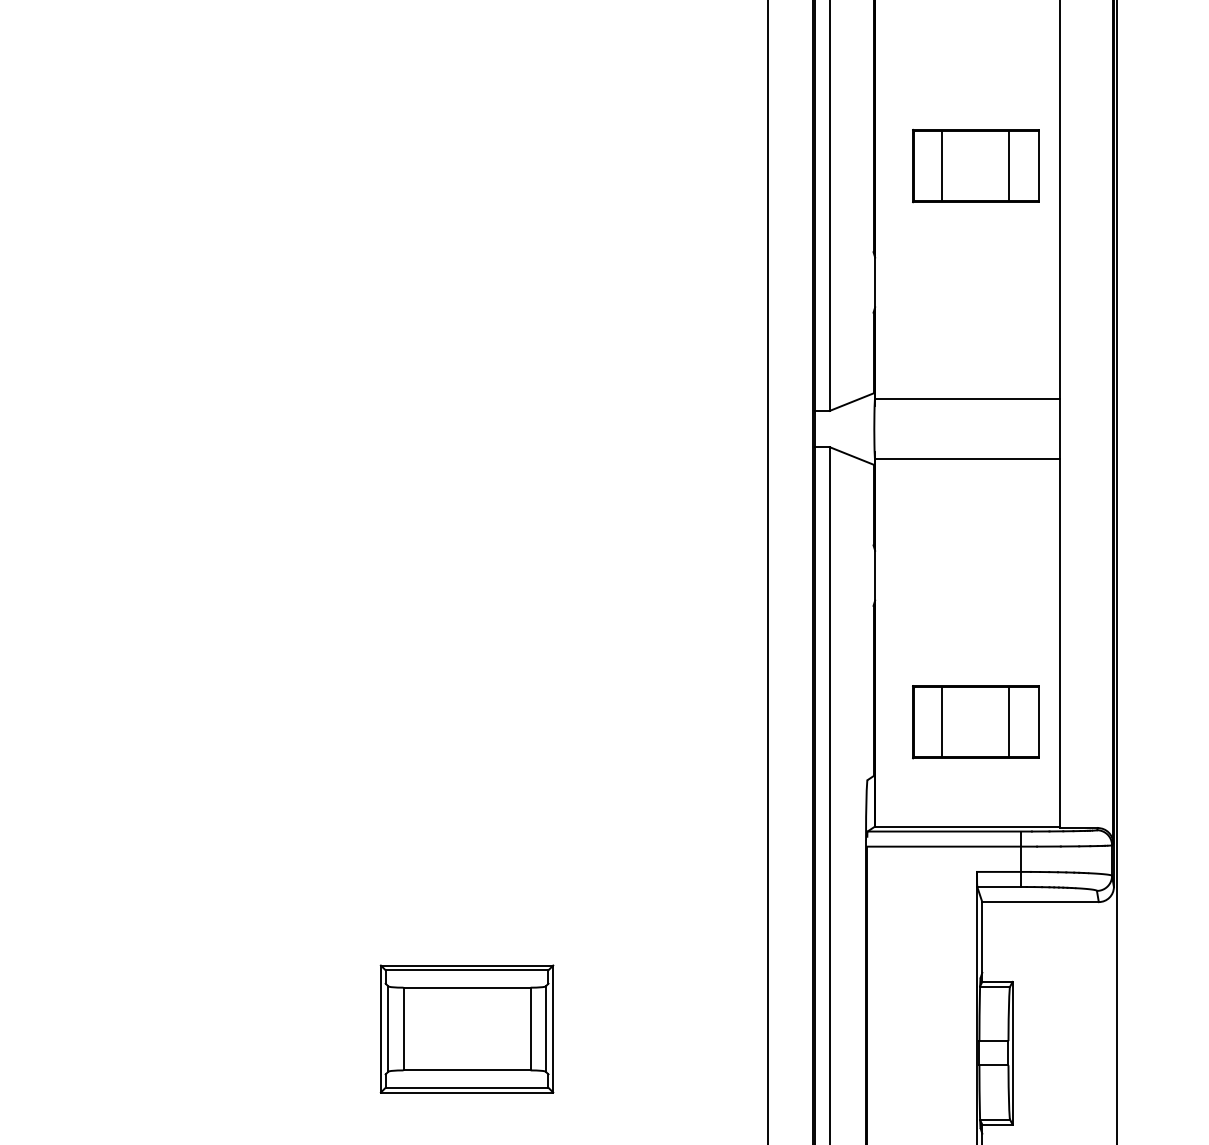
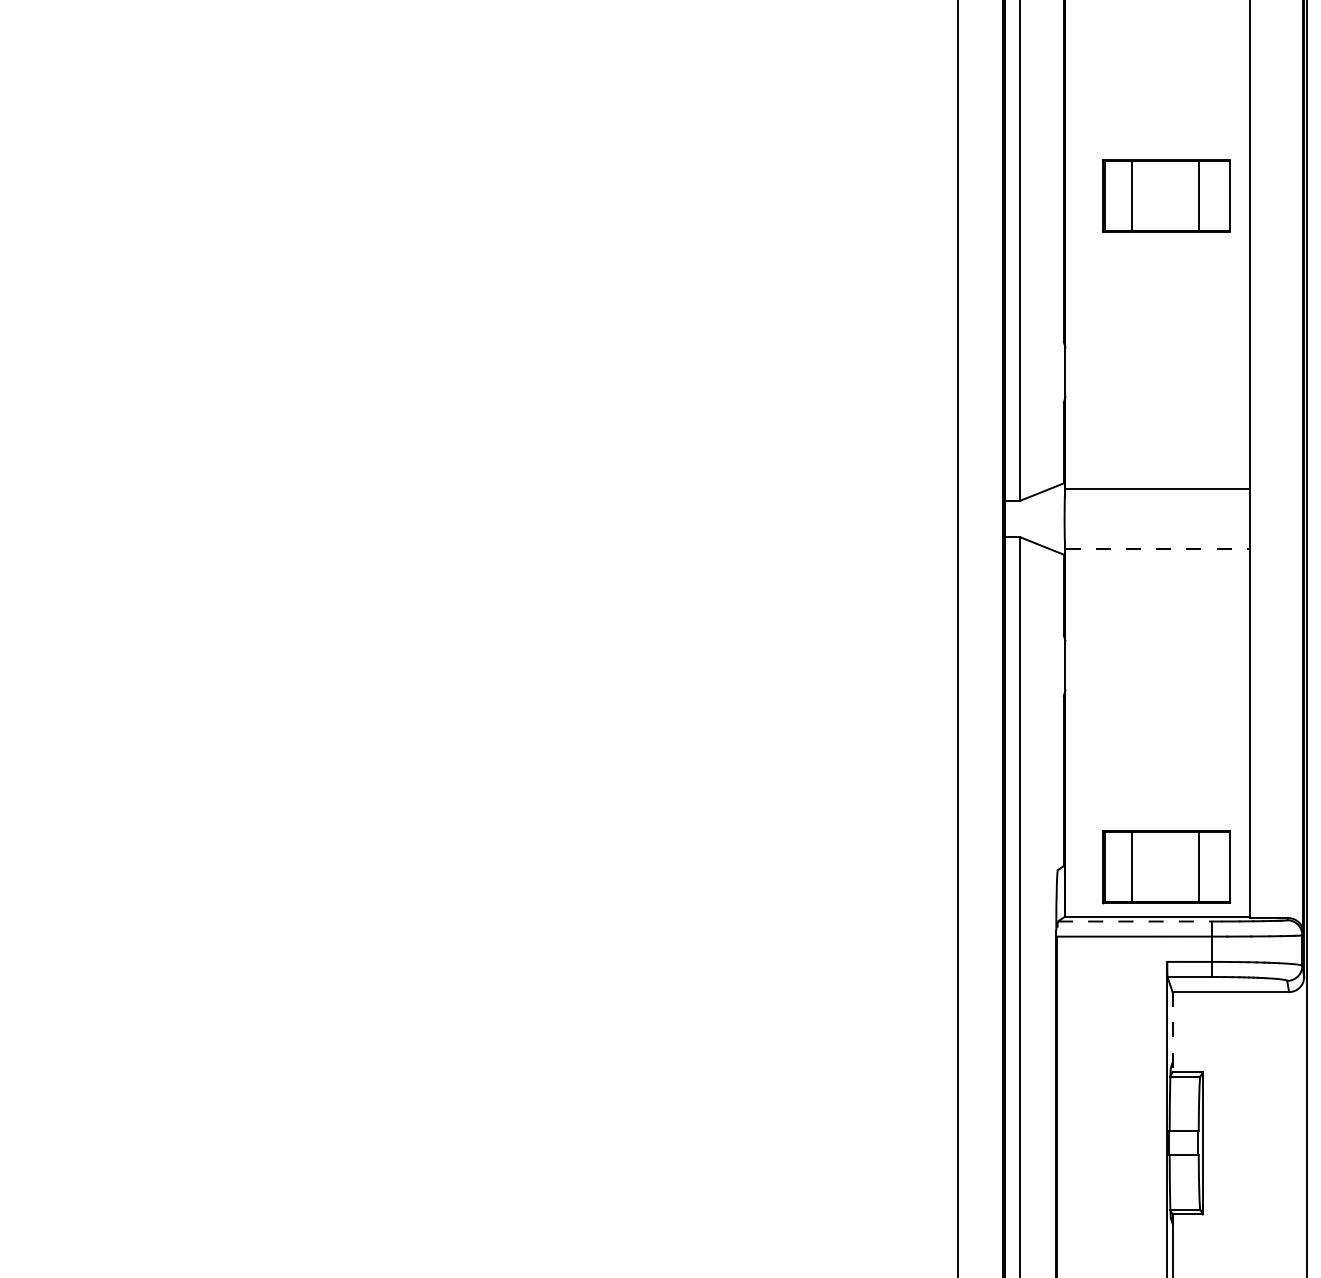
part: (976, 165) -> (1166, 195), moved
line: (968, 459) -> (1158, 549), solid -> dashed
part: (976, 722) -> (1166, 867), moved
line: (950, 831) -> (1140, 921), solid -> dashed
line: (982, 941) -> (1172, 1031), solid -> dashed
part: (467, 1028) -> (657, 1118), removed

